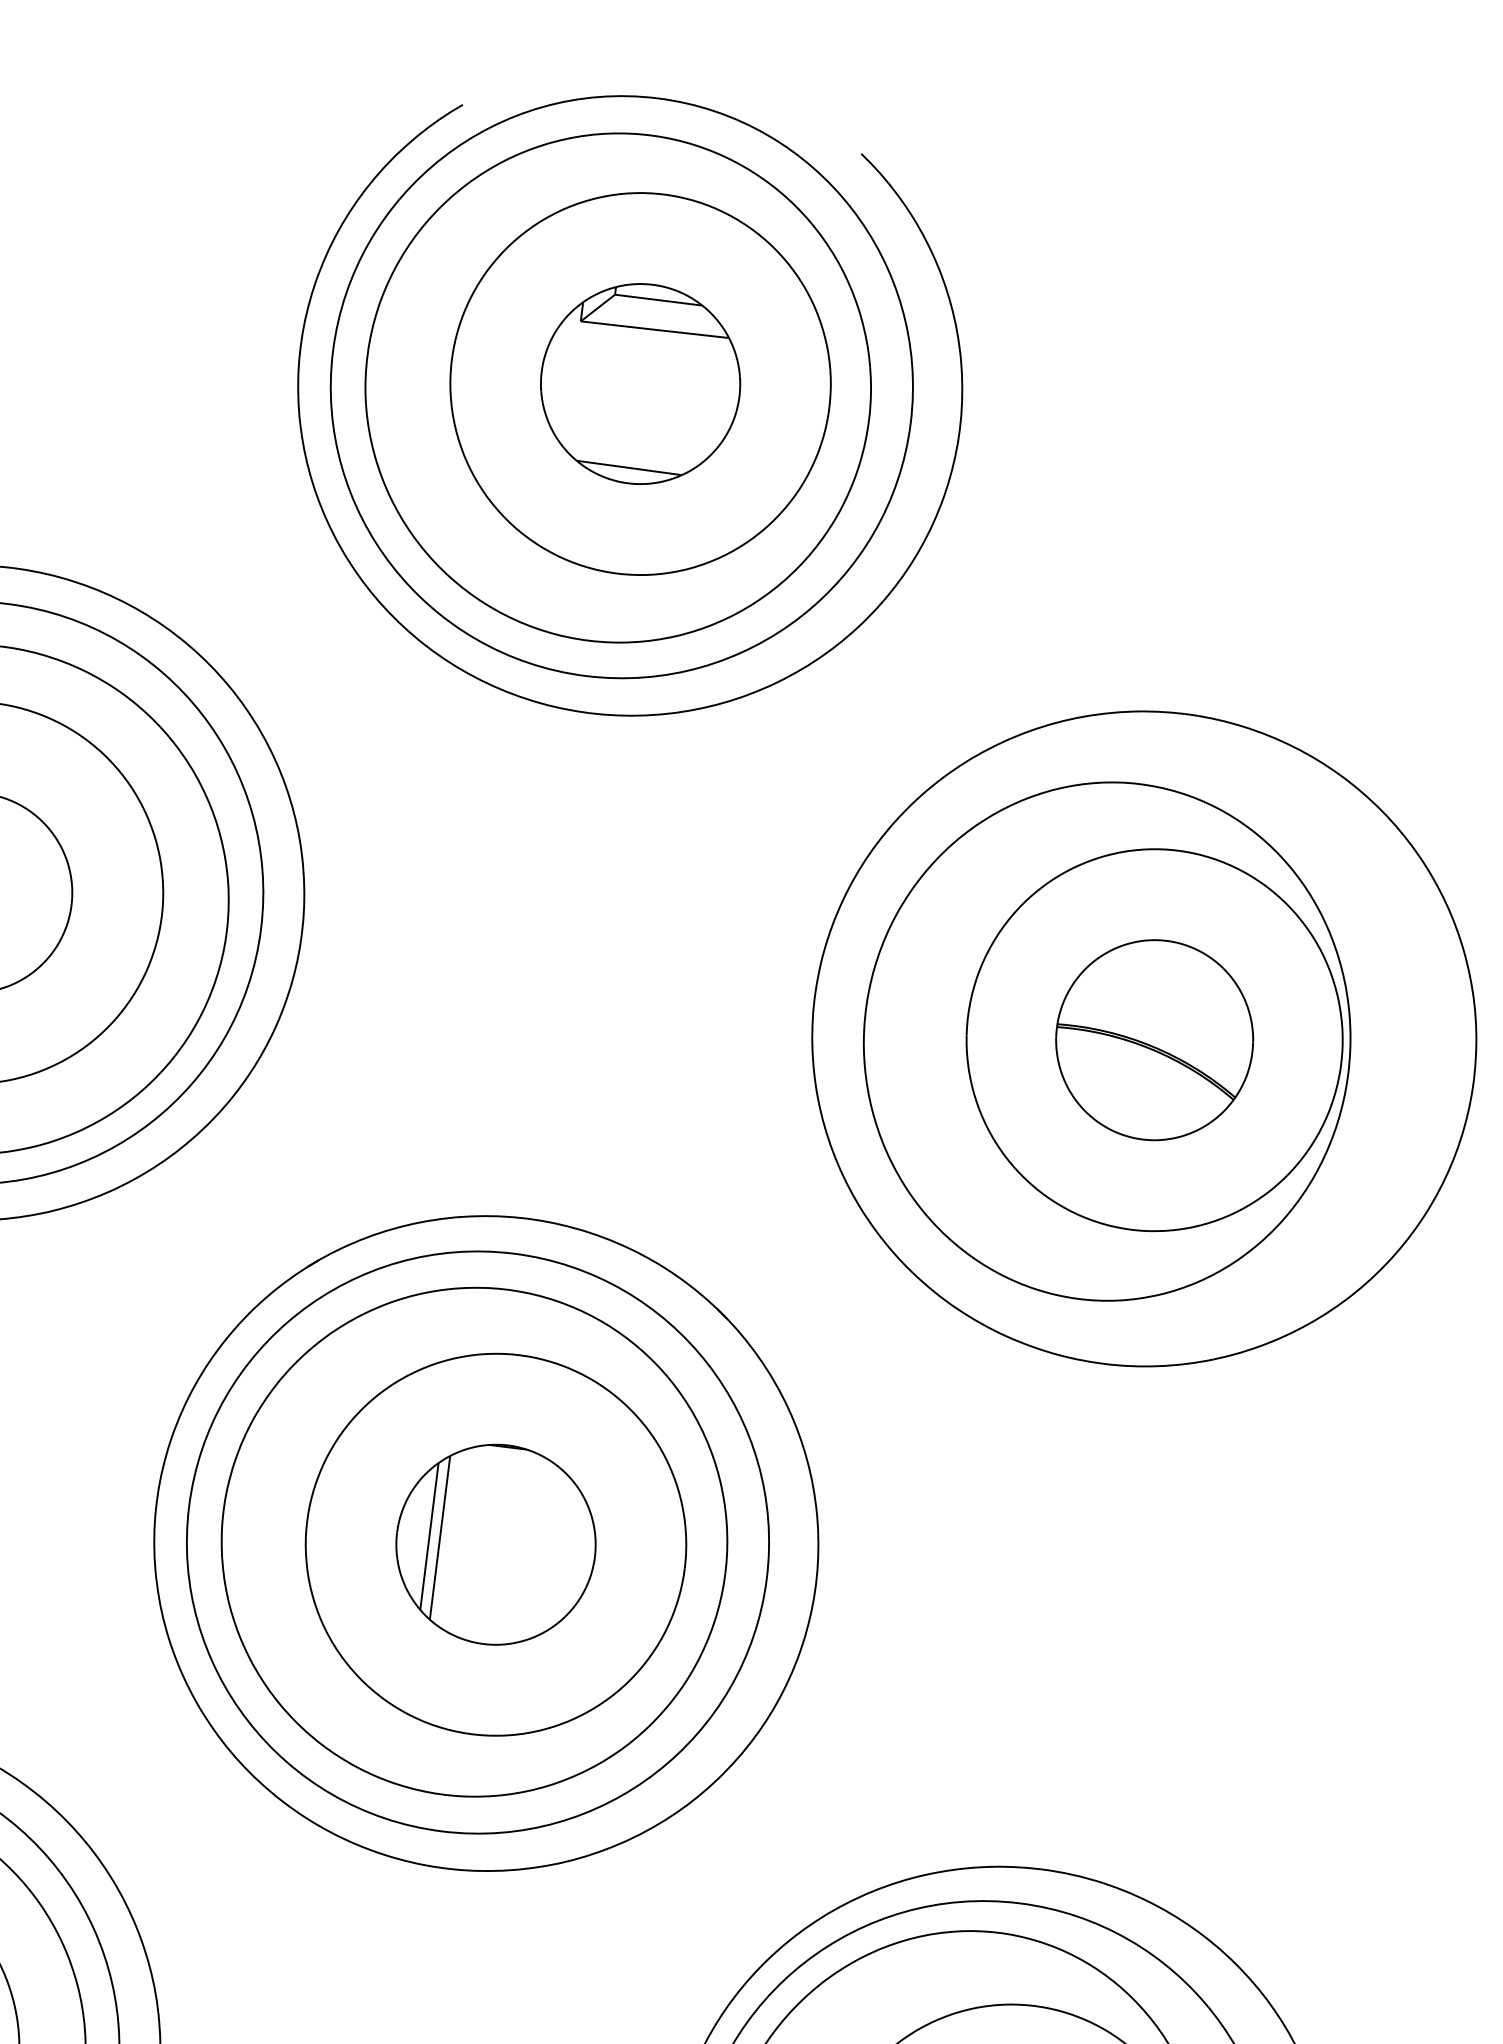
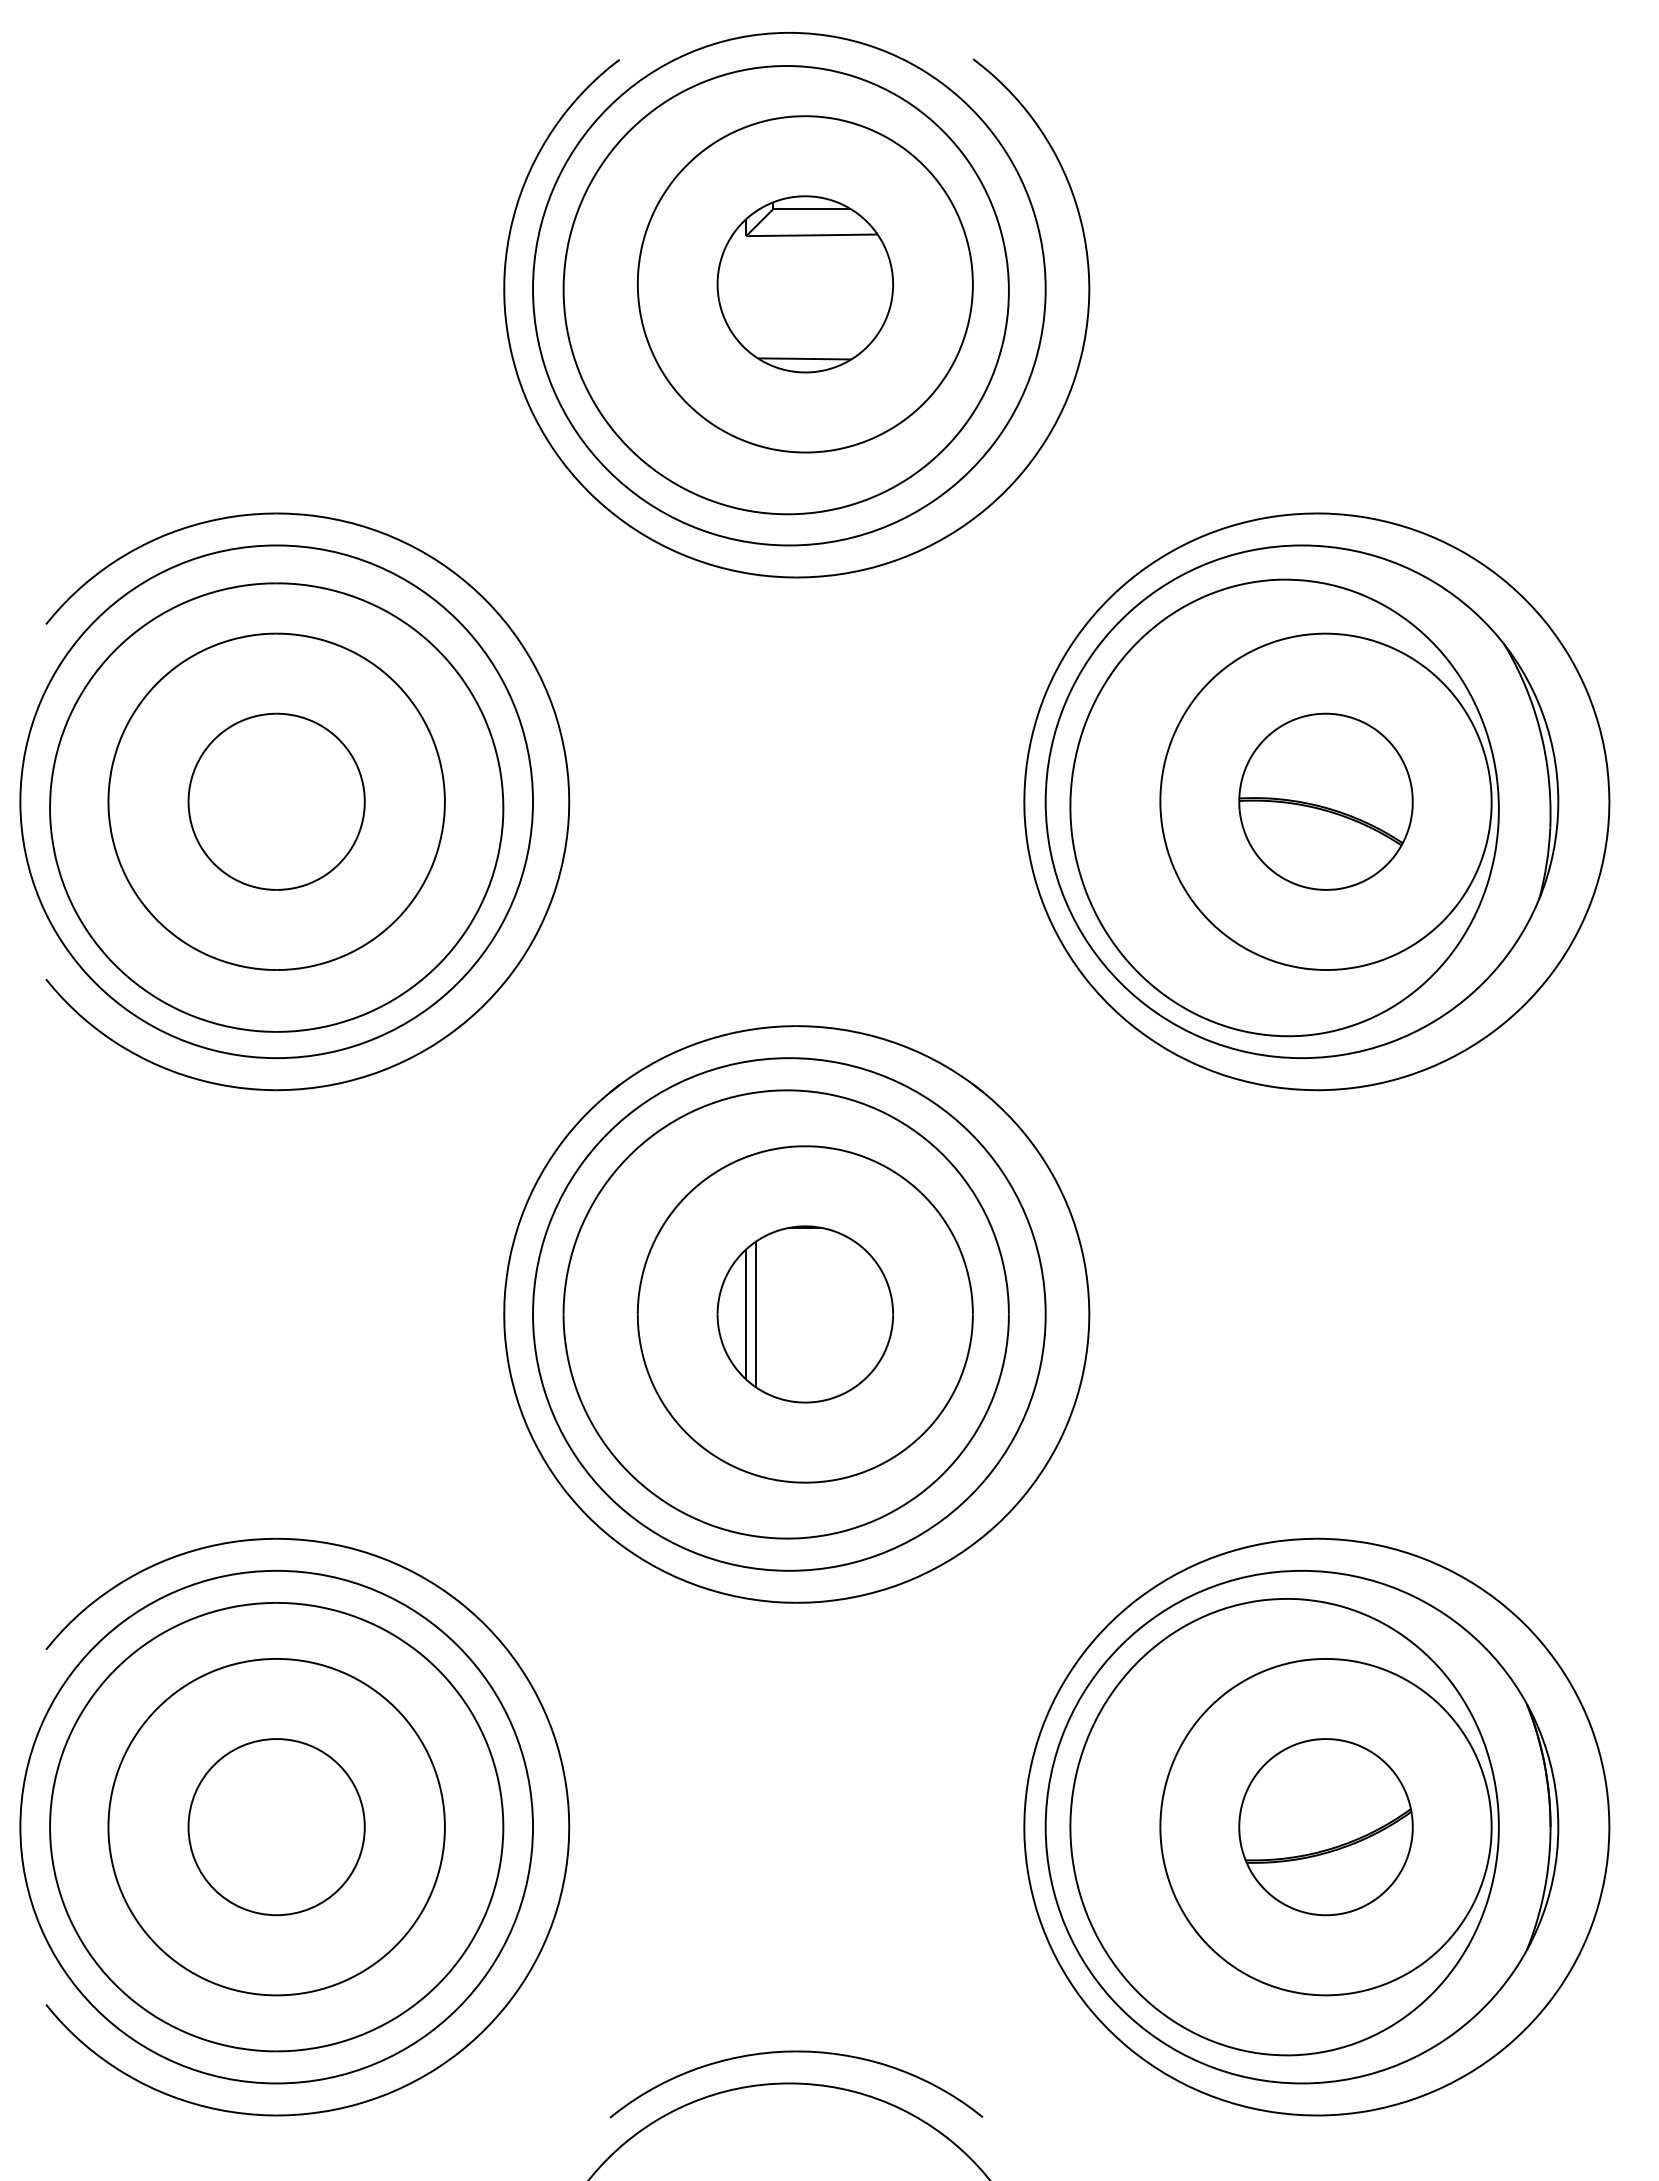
part: (1127, 1036) -> (1301, 801), added

